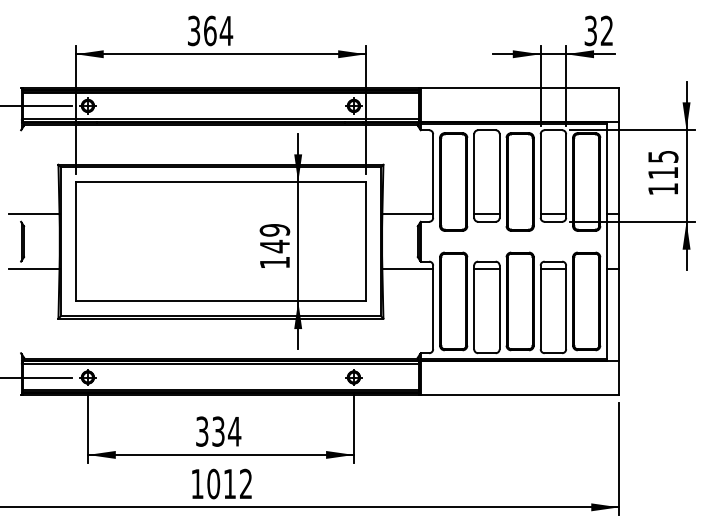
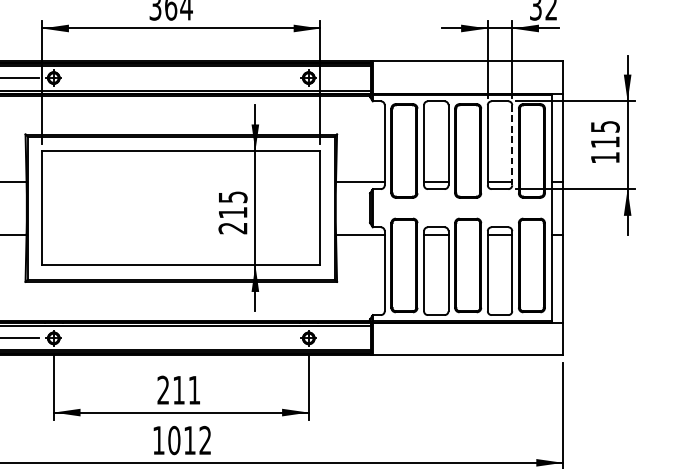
line: (566, 176) -> (512, 145), solid -> dashed
text: (274, 246) -> (232, 212), 149 -> 215
text: (218, 431) -> (178, 390), 334 -> 211

